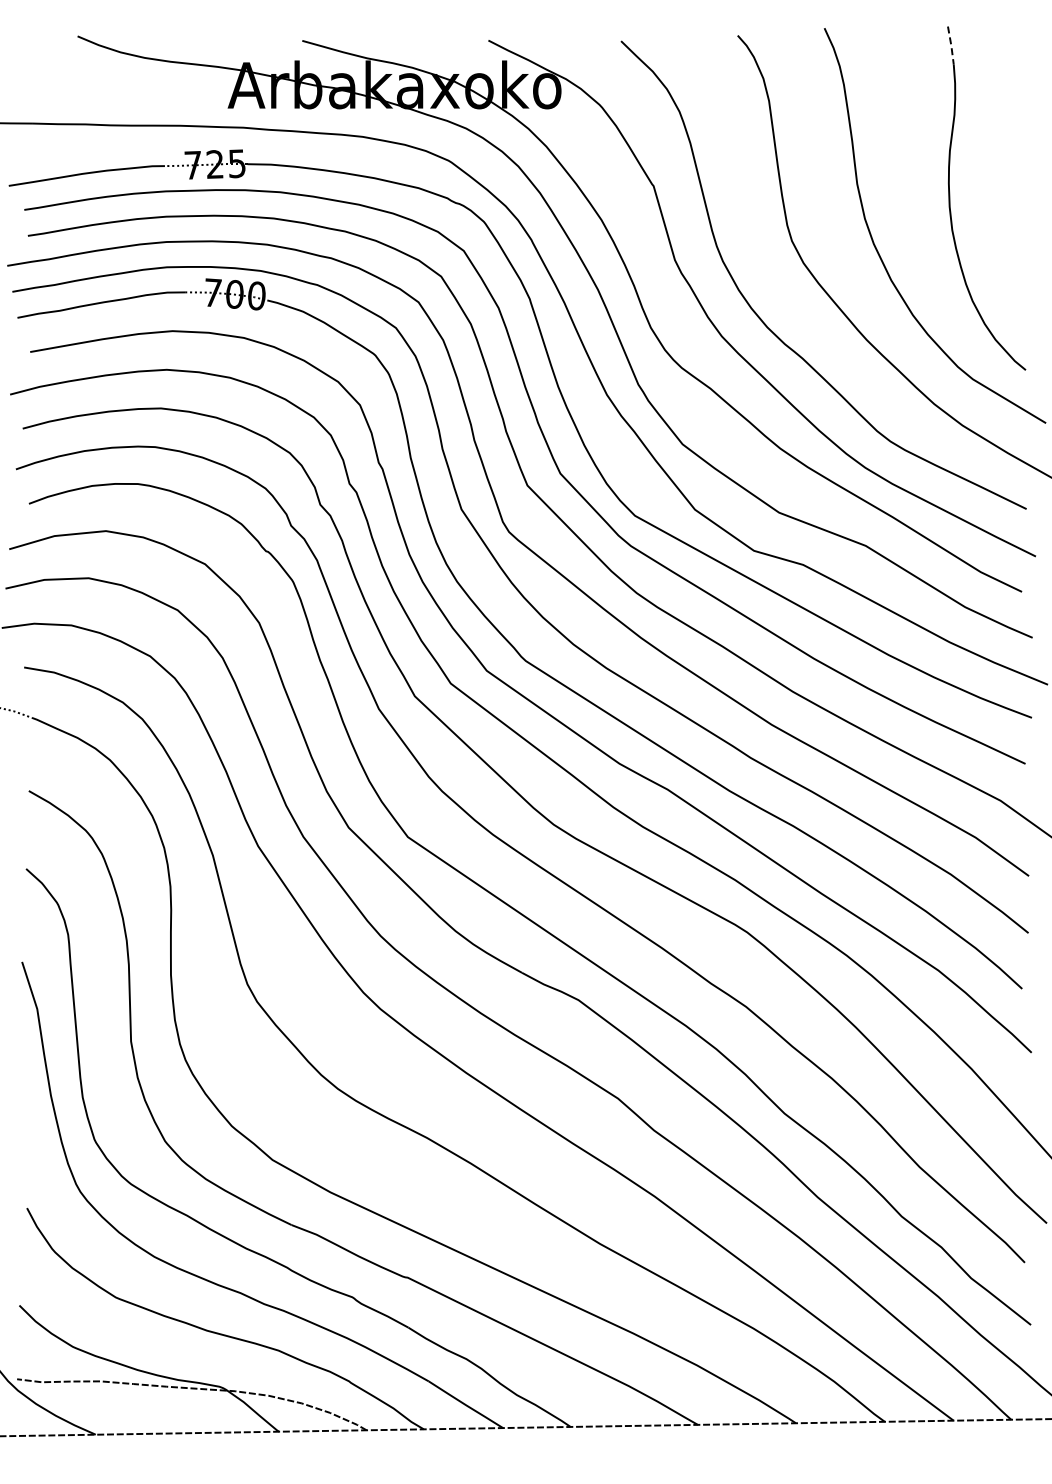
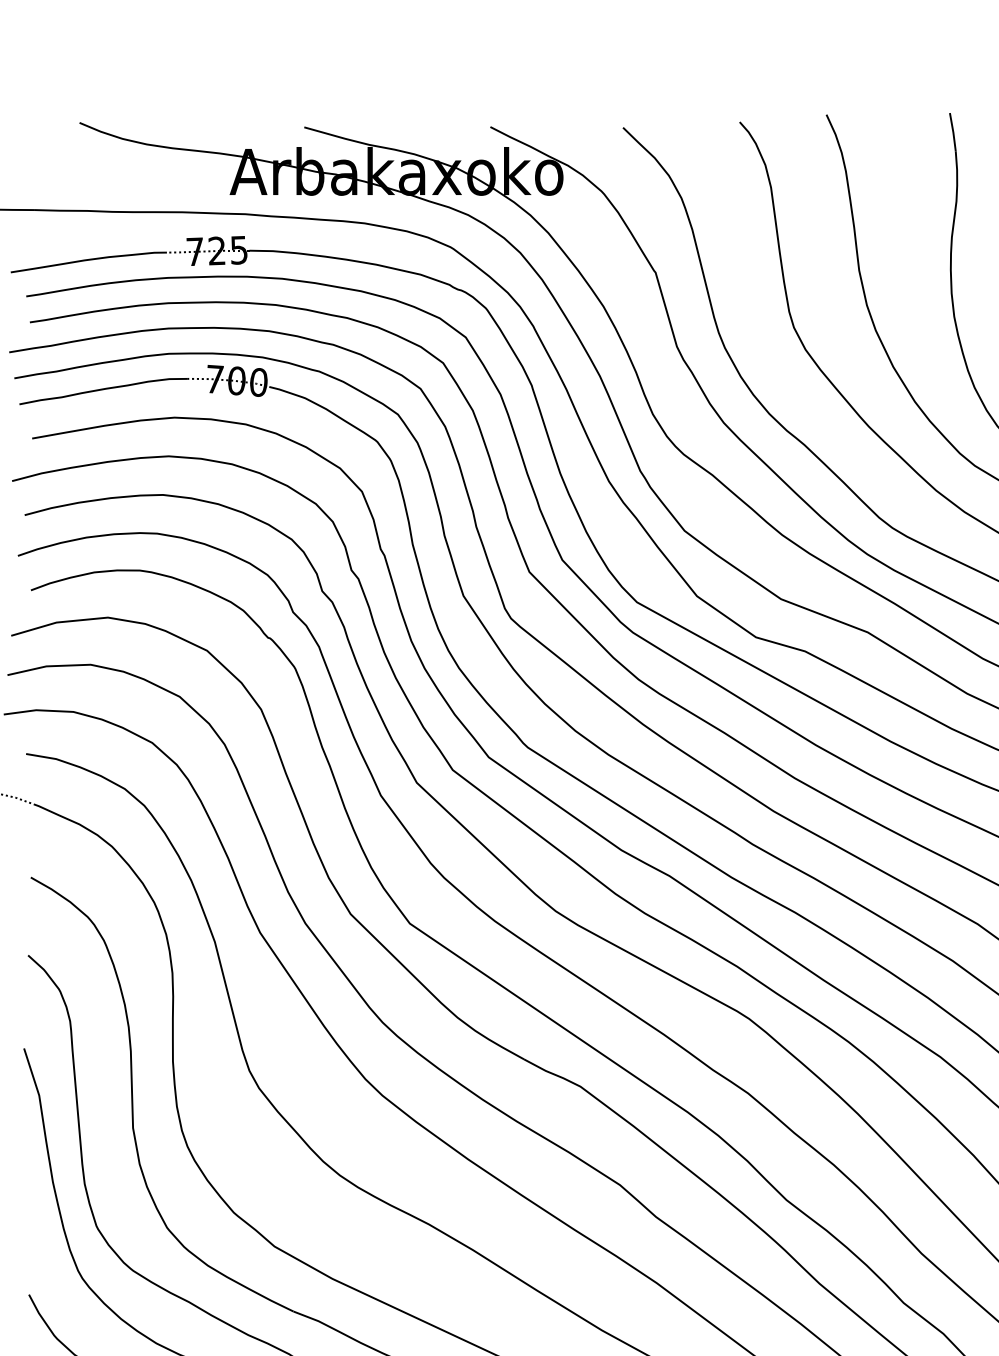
line: (951, 46) -> (953, 133), dashed -> solid

